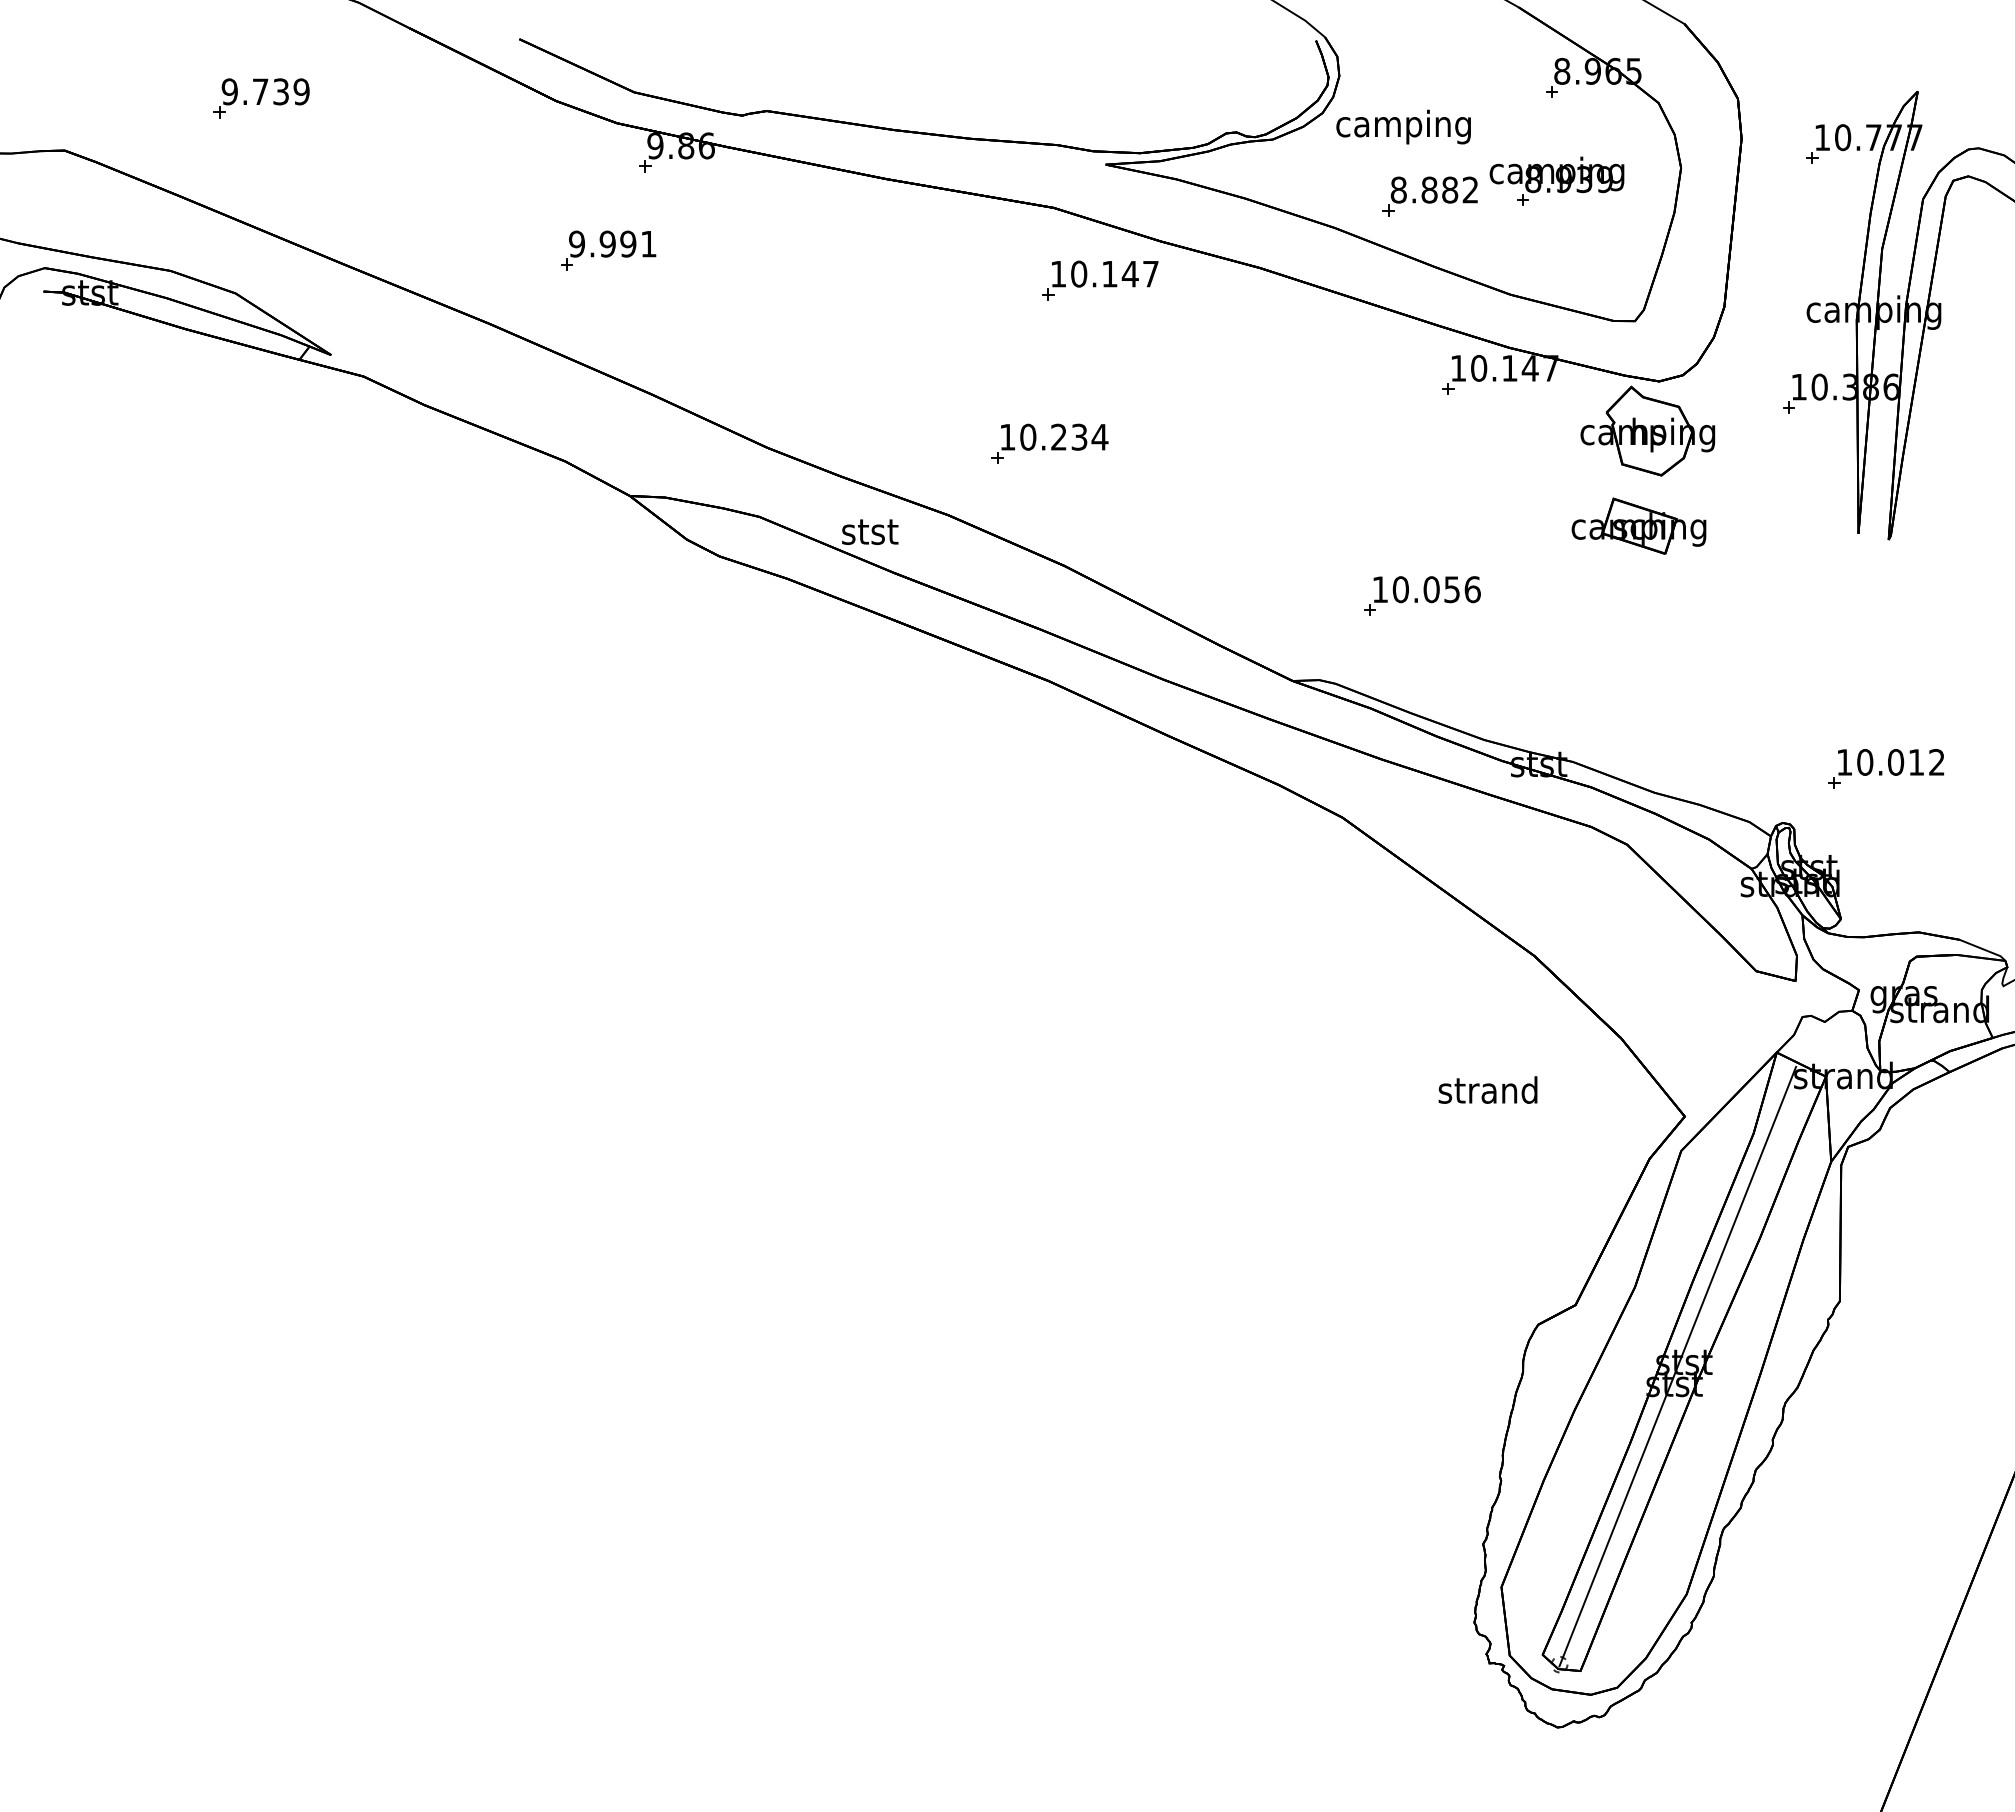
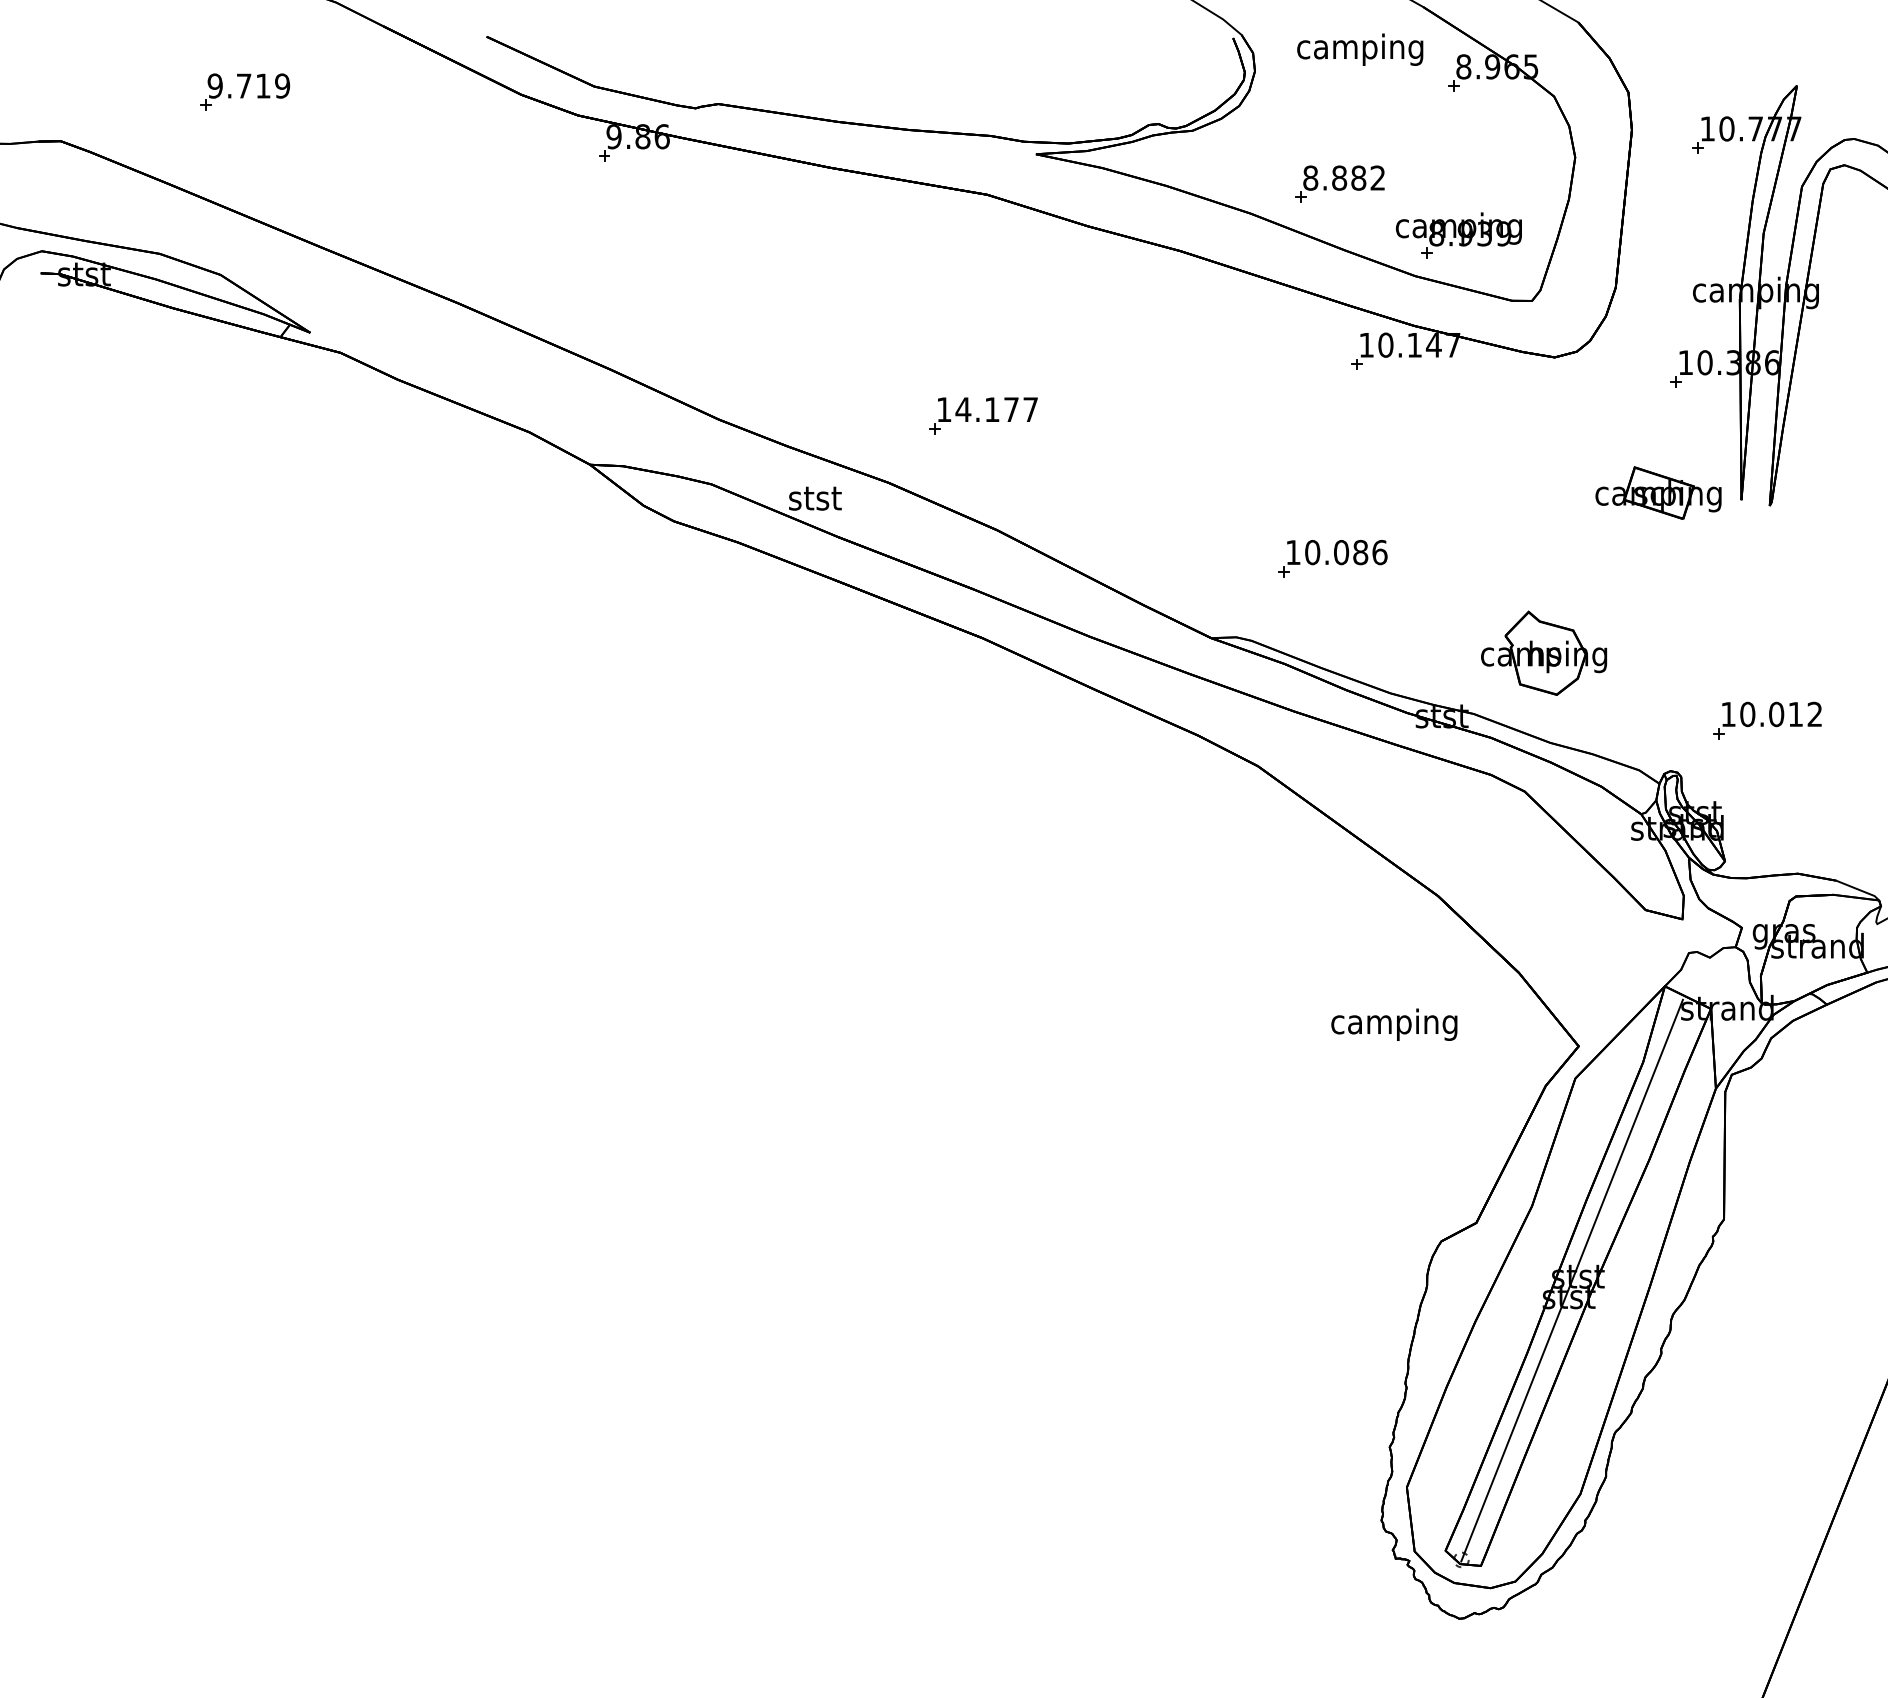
text: (280, 91) -> (262, 85), 9.739 -> 9.719
text: (1403, 126) -> (1360, 49), moved
part: (1556, 180) -> (1458, 234), moved
part: (608, 250) -> (570, 234), removed
part: (1100, 280) -> (1031, 262), removed
part: (1647, 430) -> (1543, 652), moved
text: (1063, 436) -> (996, 409), 10.234 -> 14.177
part: (1638, 525) -> (1658, 492), moved
text: (1452, 589) -> (1361, 552), 10.056 -> 10.086
text: (1487, 1093) -> (1393, 1024), strand -> camping

